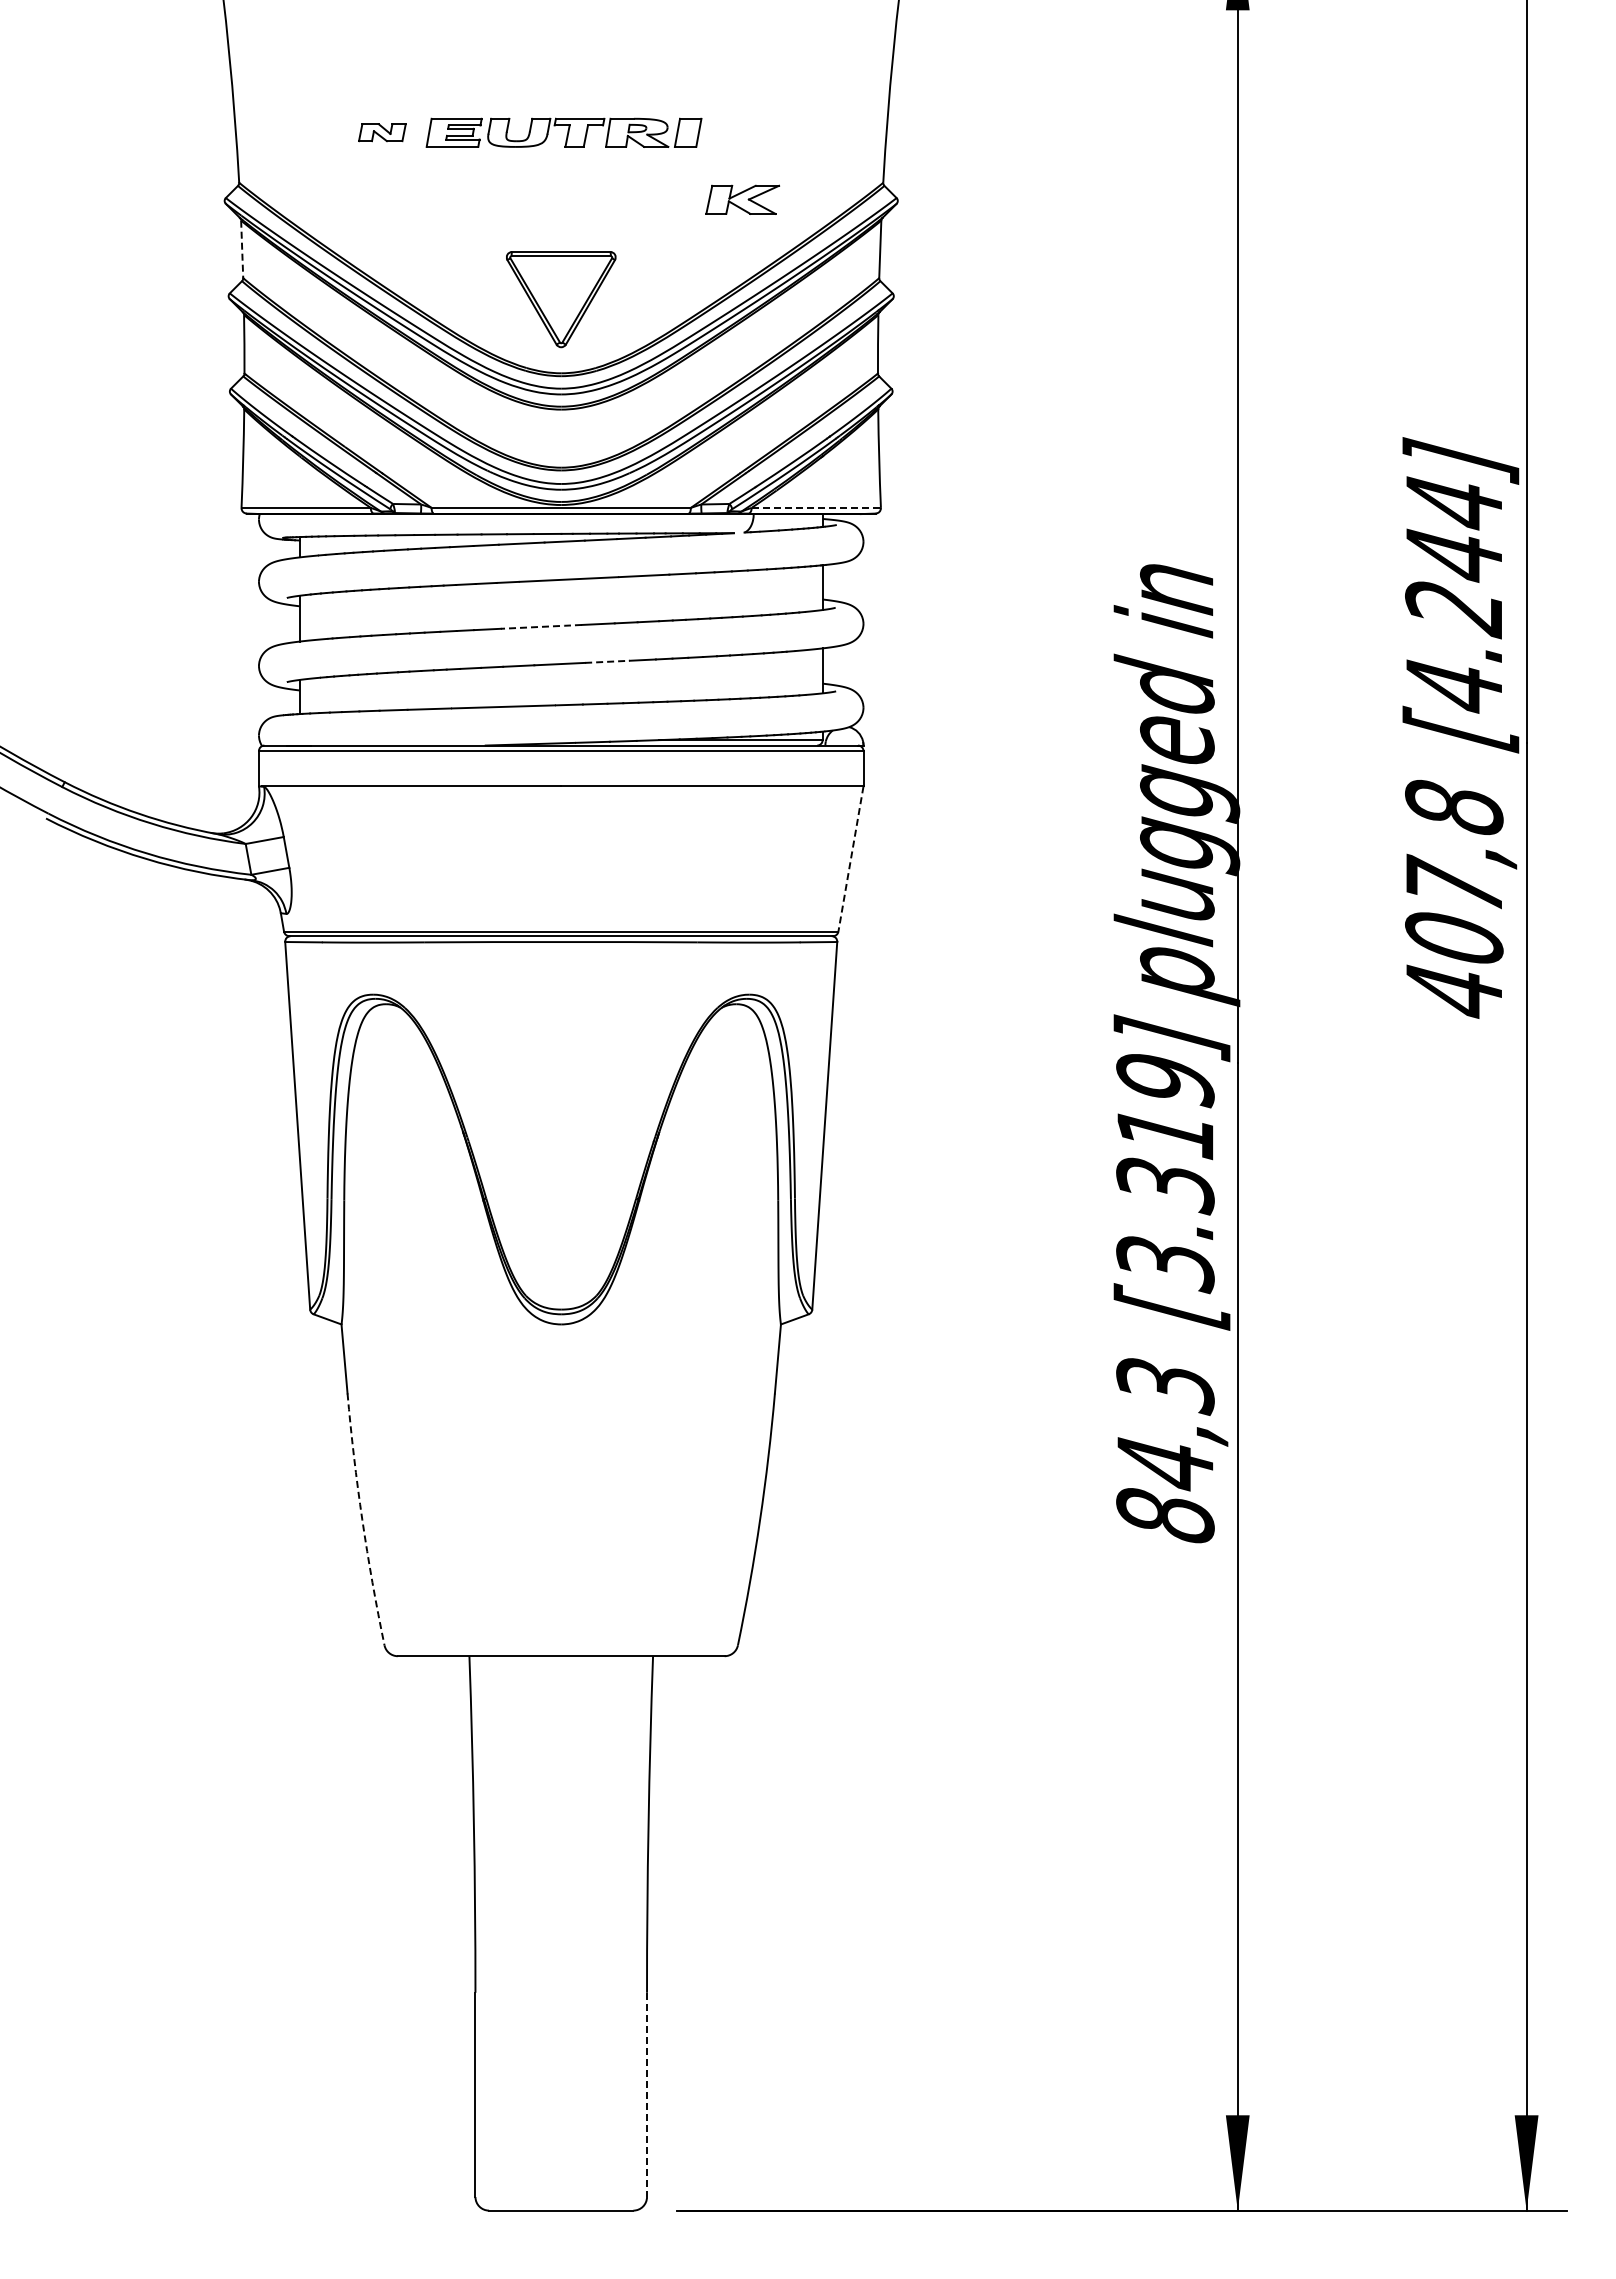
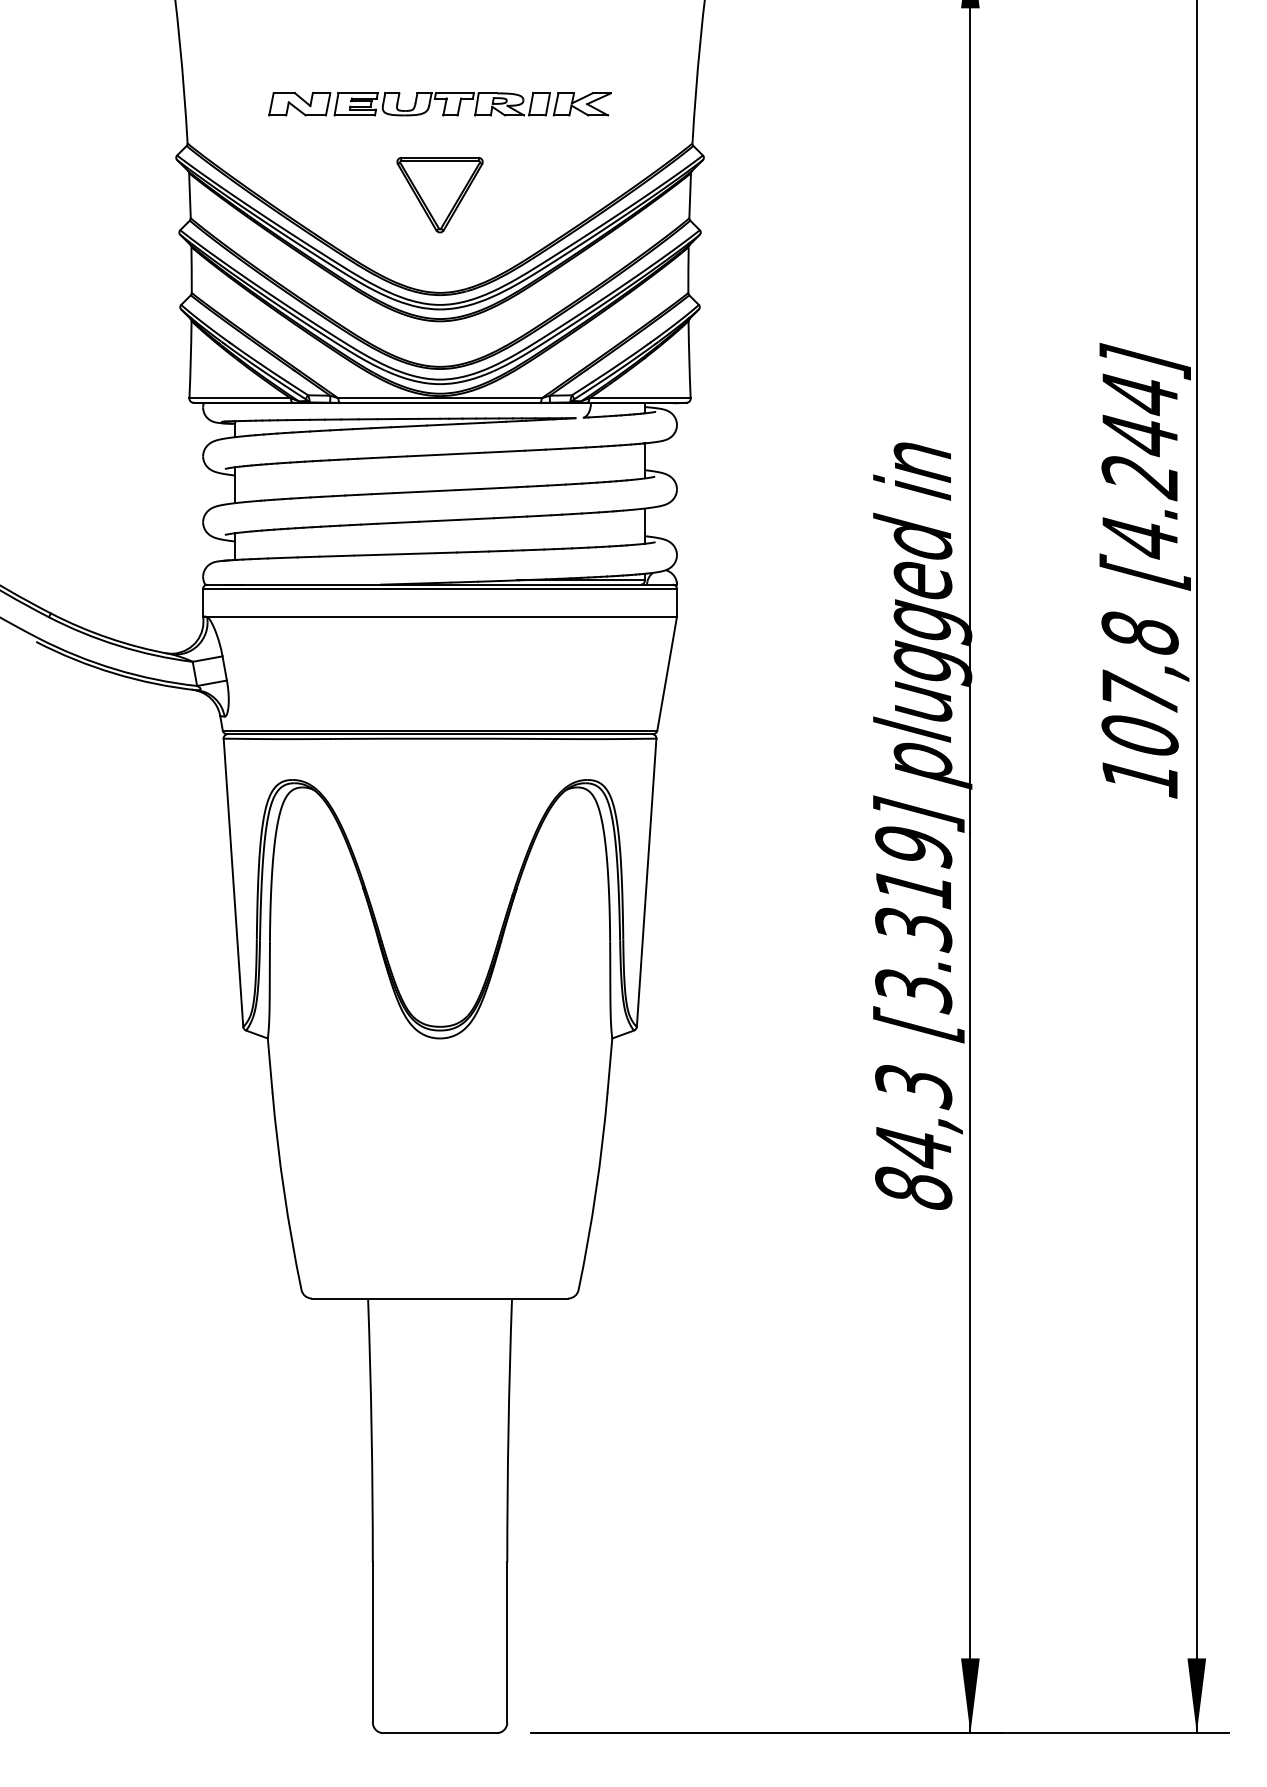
part: (382, 132) -> (299, 104), size x1.67
part: (742, 199) -> (582, 104), moved
line: (242, 249) -> (190, 195), dashed -> solid
part: (561, 299) -> (440, 195), moved
line: (816, 507) -> (640, 398), dashed -> solid
line: (541, 626) -> (424, 491), dashed -> solid
line: (607, 661) -> (476, 518), dashed -> solid
line: (850, 859) -> (666, 674), dashed -> solid
text: (1453, 991) -> (1139, 777), 407,8 -> 107,8
arc: (362, 1519) -> (284, 1191), dashed -> solid
line: (647, 2095) -> (507, 1642), dashed -> solid

